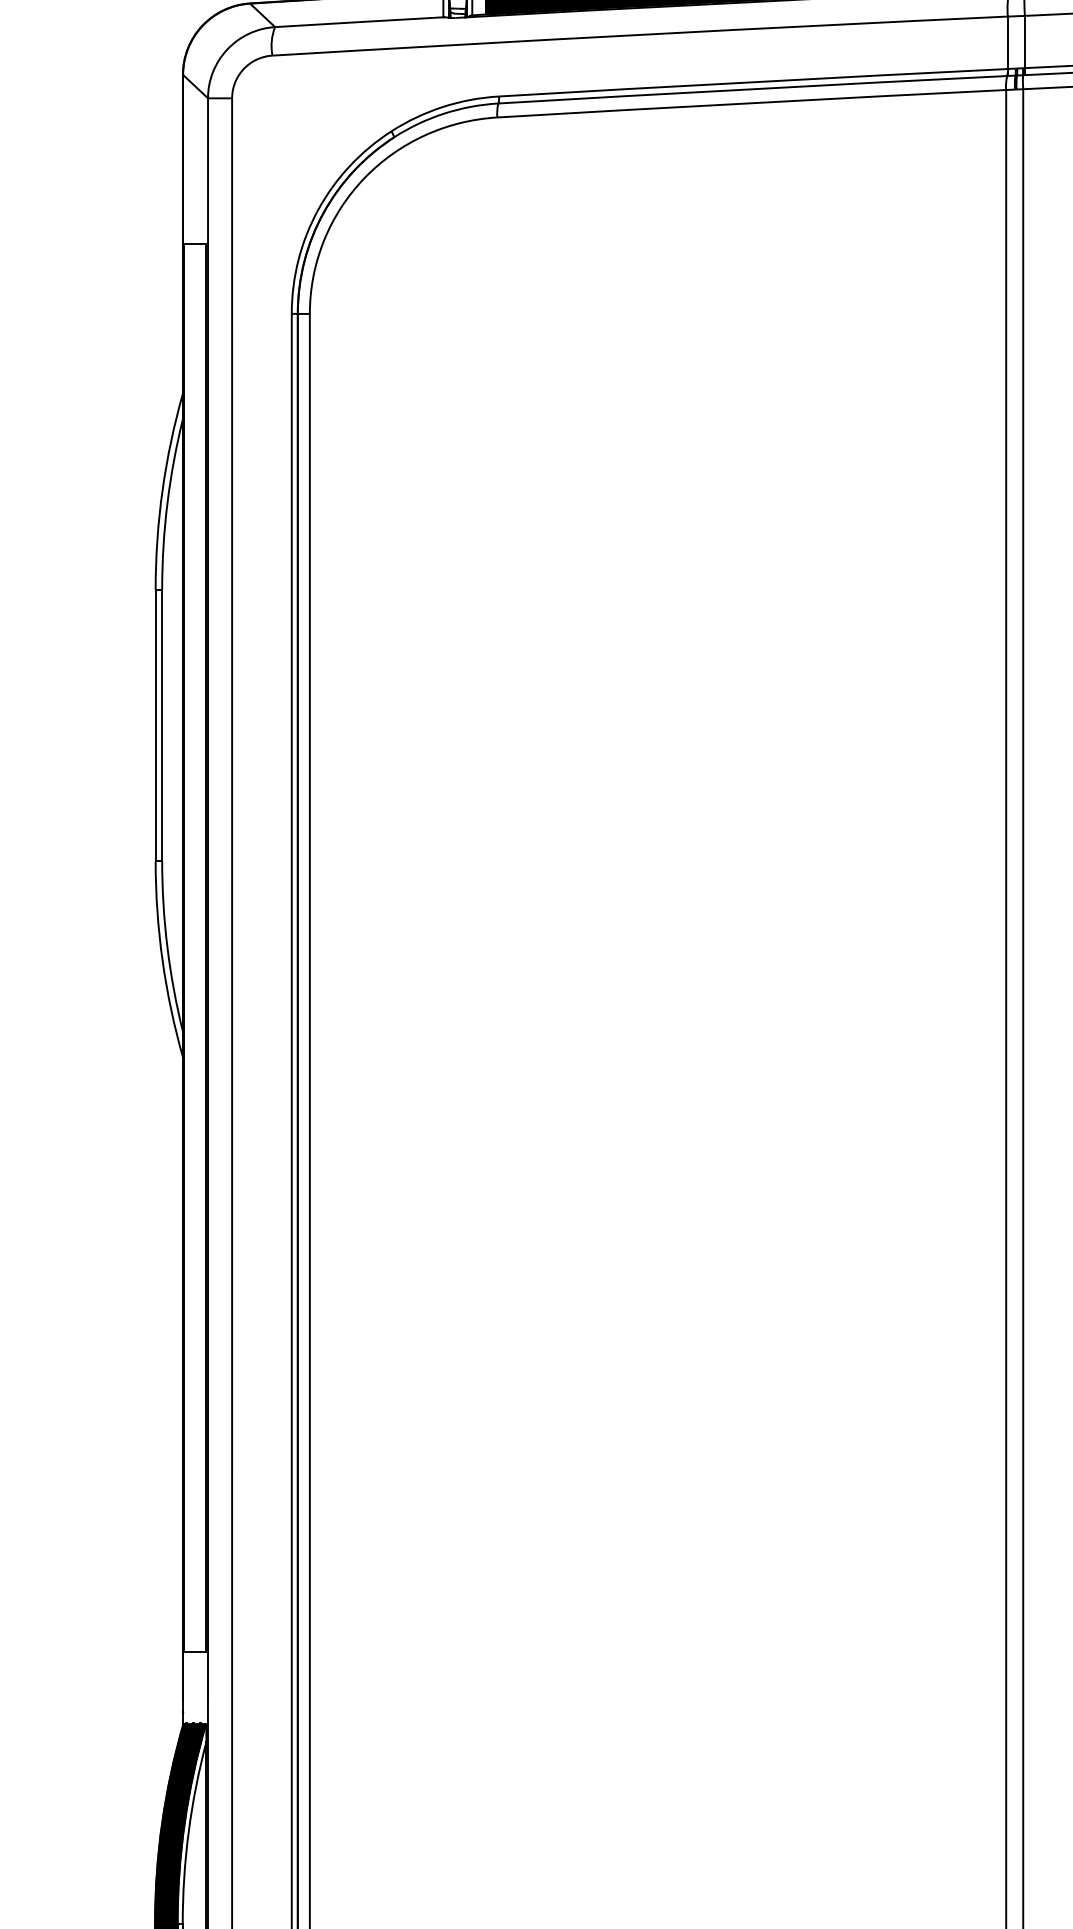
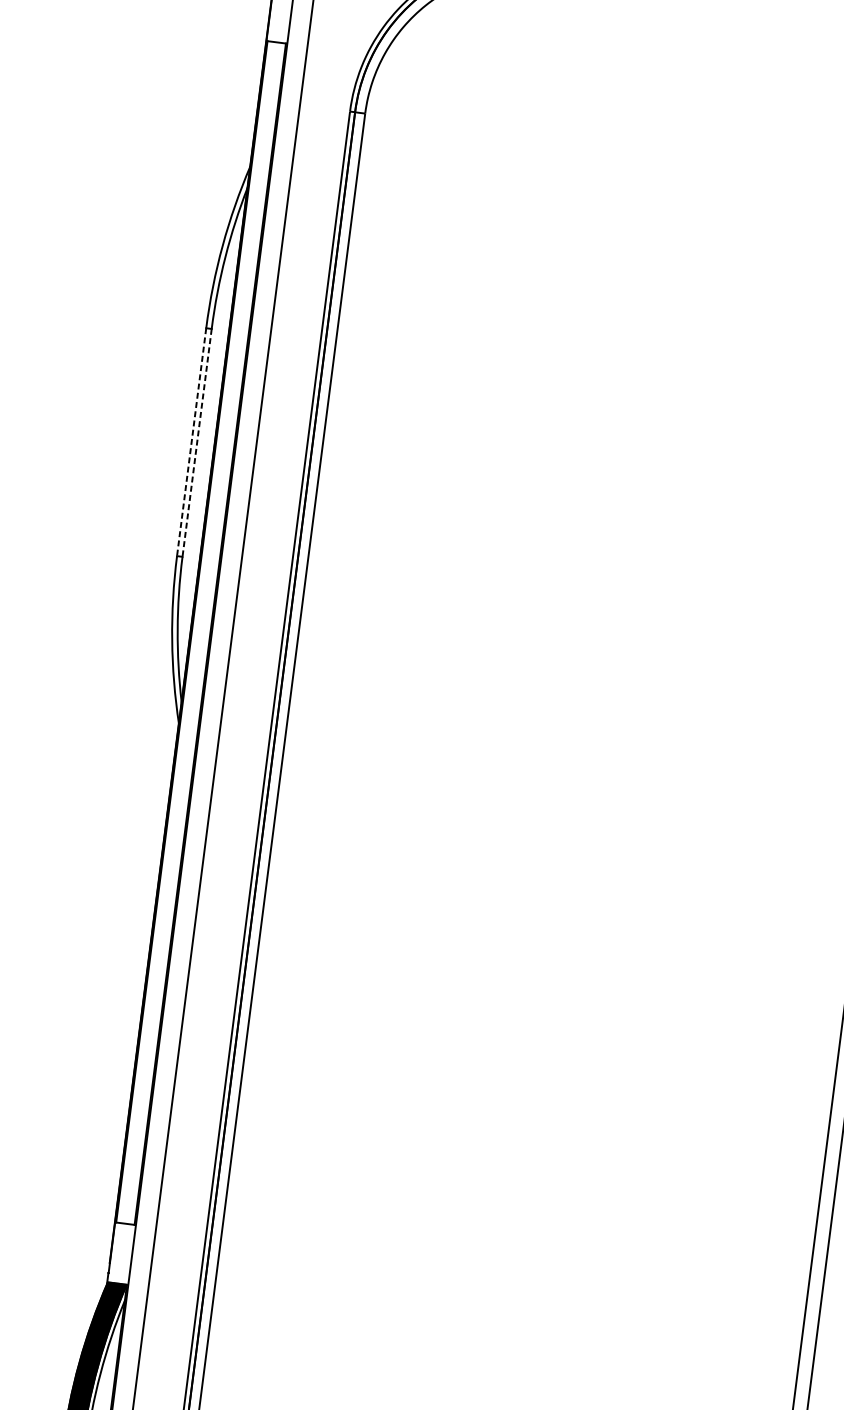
line: (155, 725) -> (191, 442), solid -> dashed
line: (162, 725) -> (197, 442), solid -> dashed

